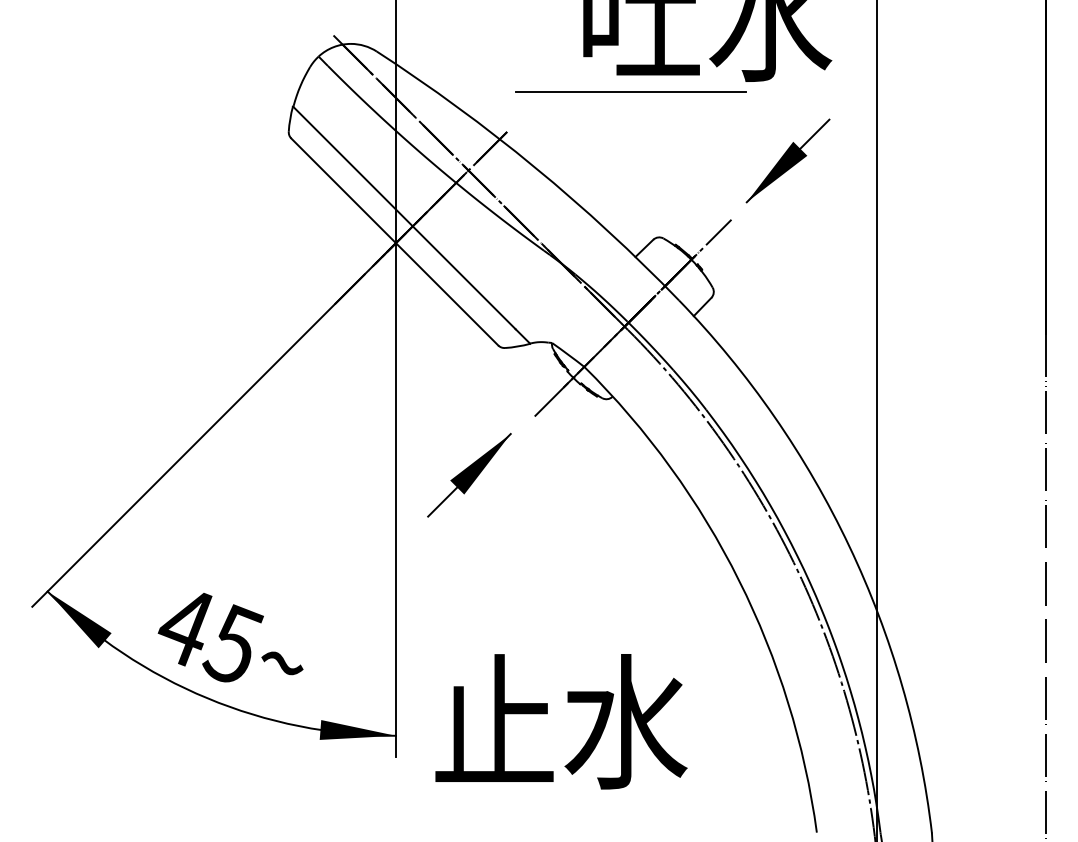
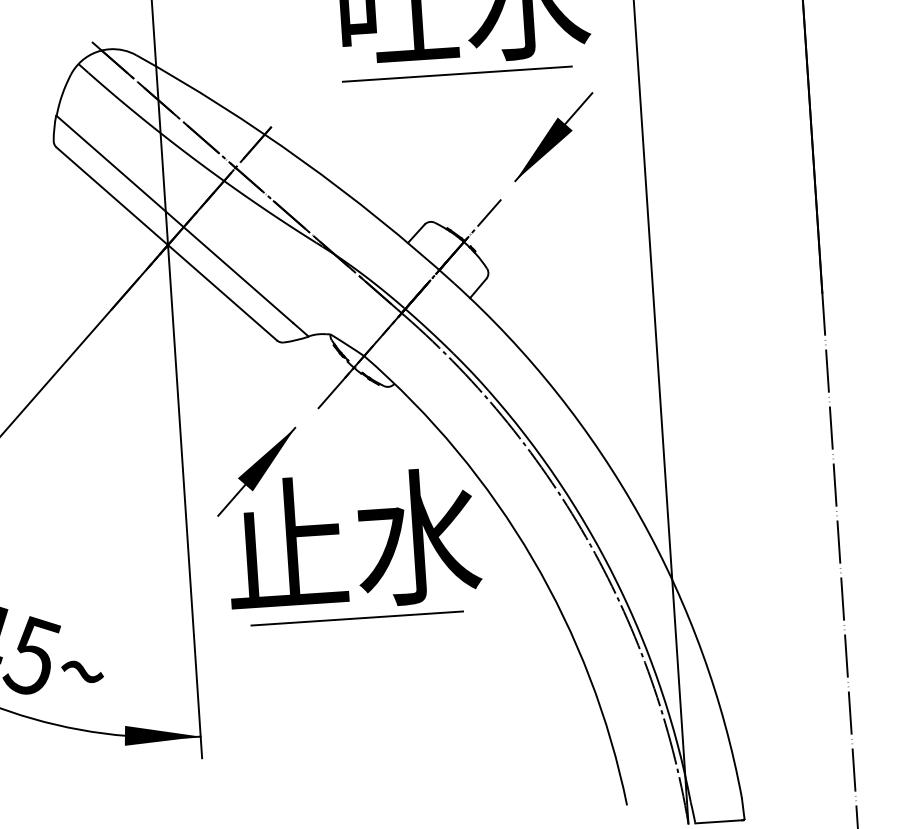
line: (630, 91) -> (456, 73), moved
line: (560, 628) -> (357, 618), added
text: (561, 721) -> (353, 540), moved

